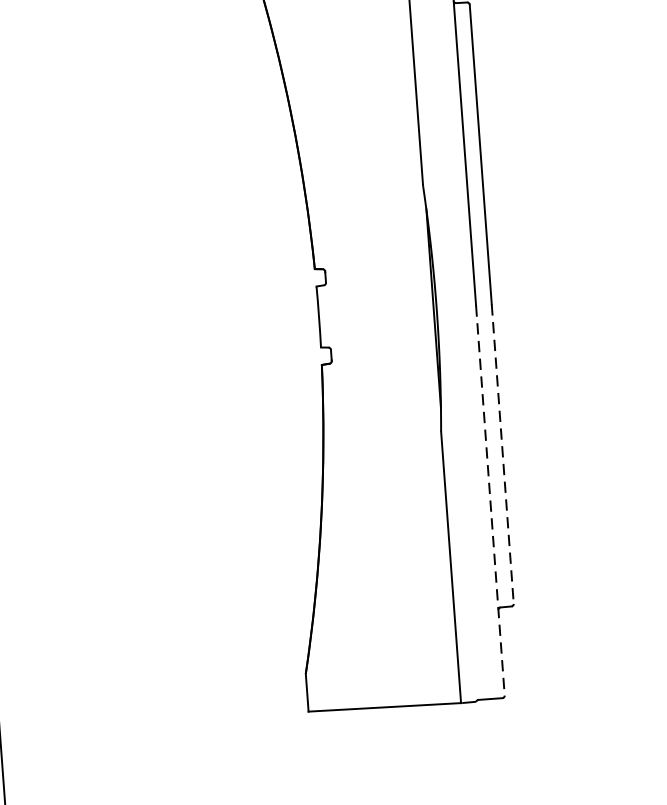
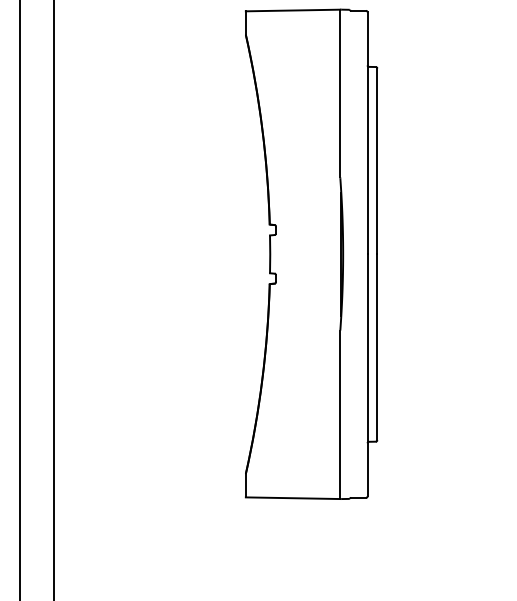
line: (503, 454) -> (377, 347), dashed -> solid
line: (490, 500) -> (367, 375), dashed -> solid

